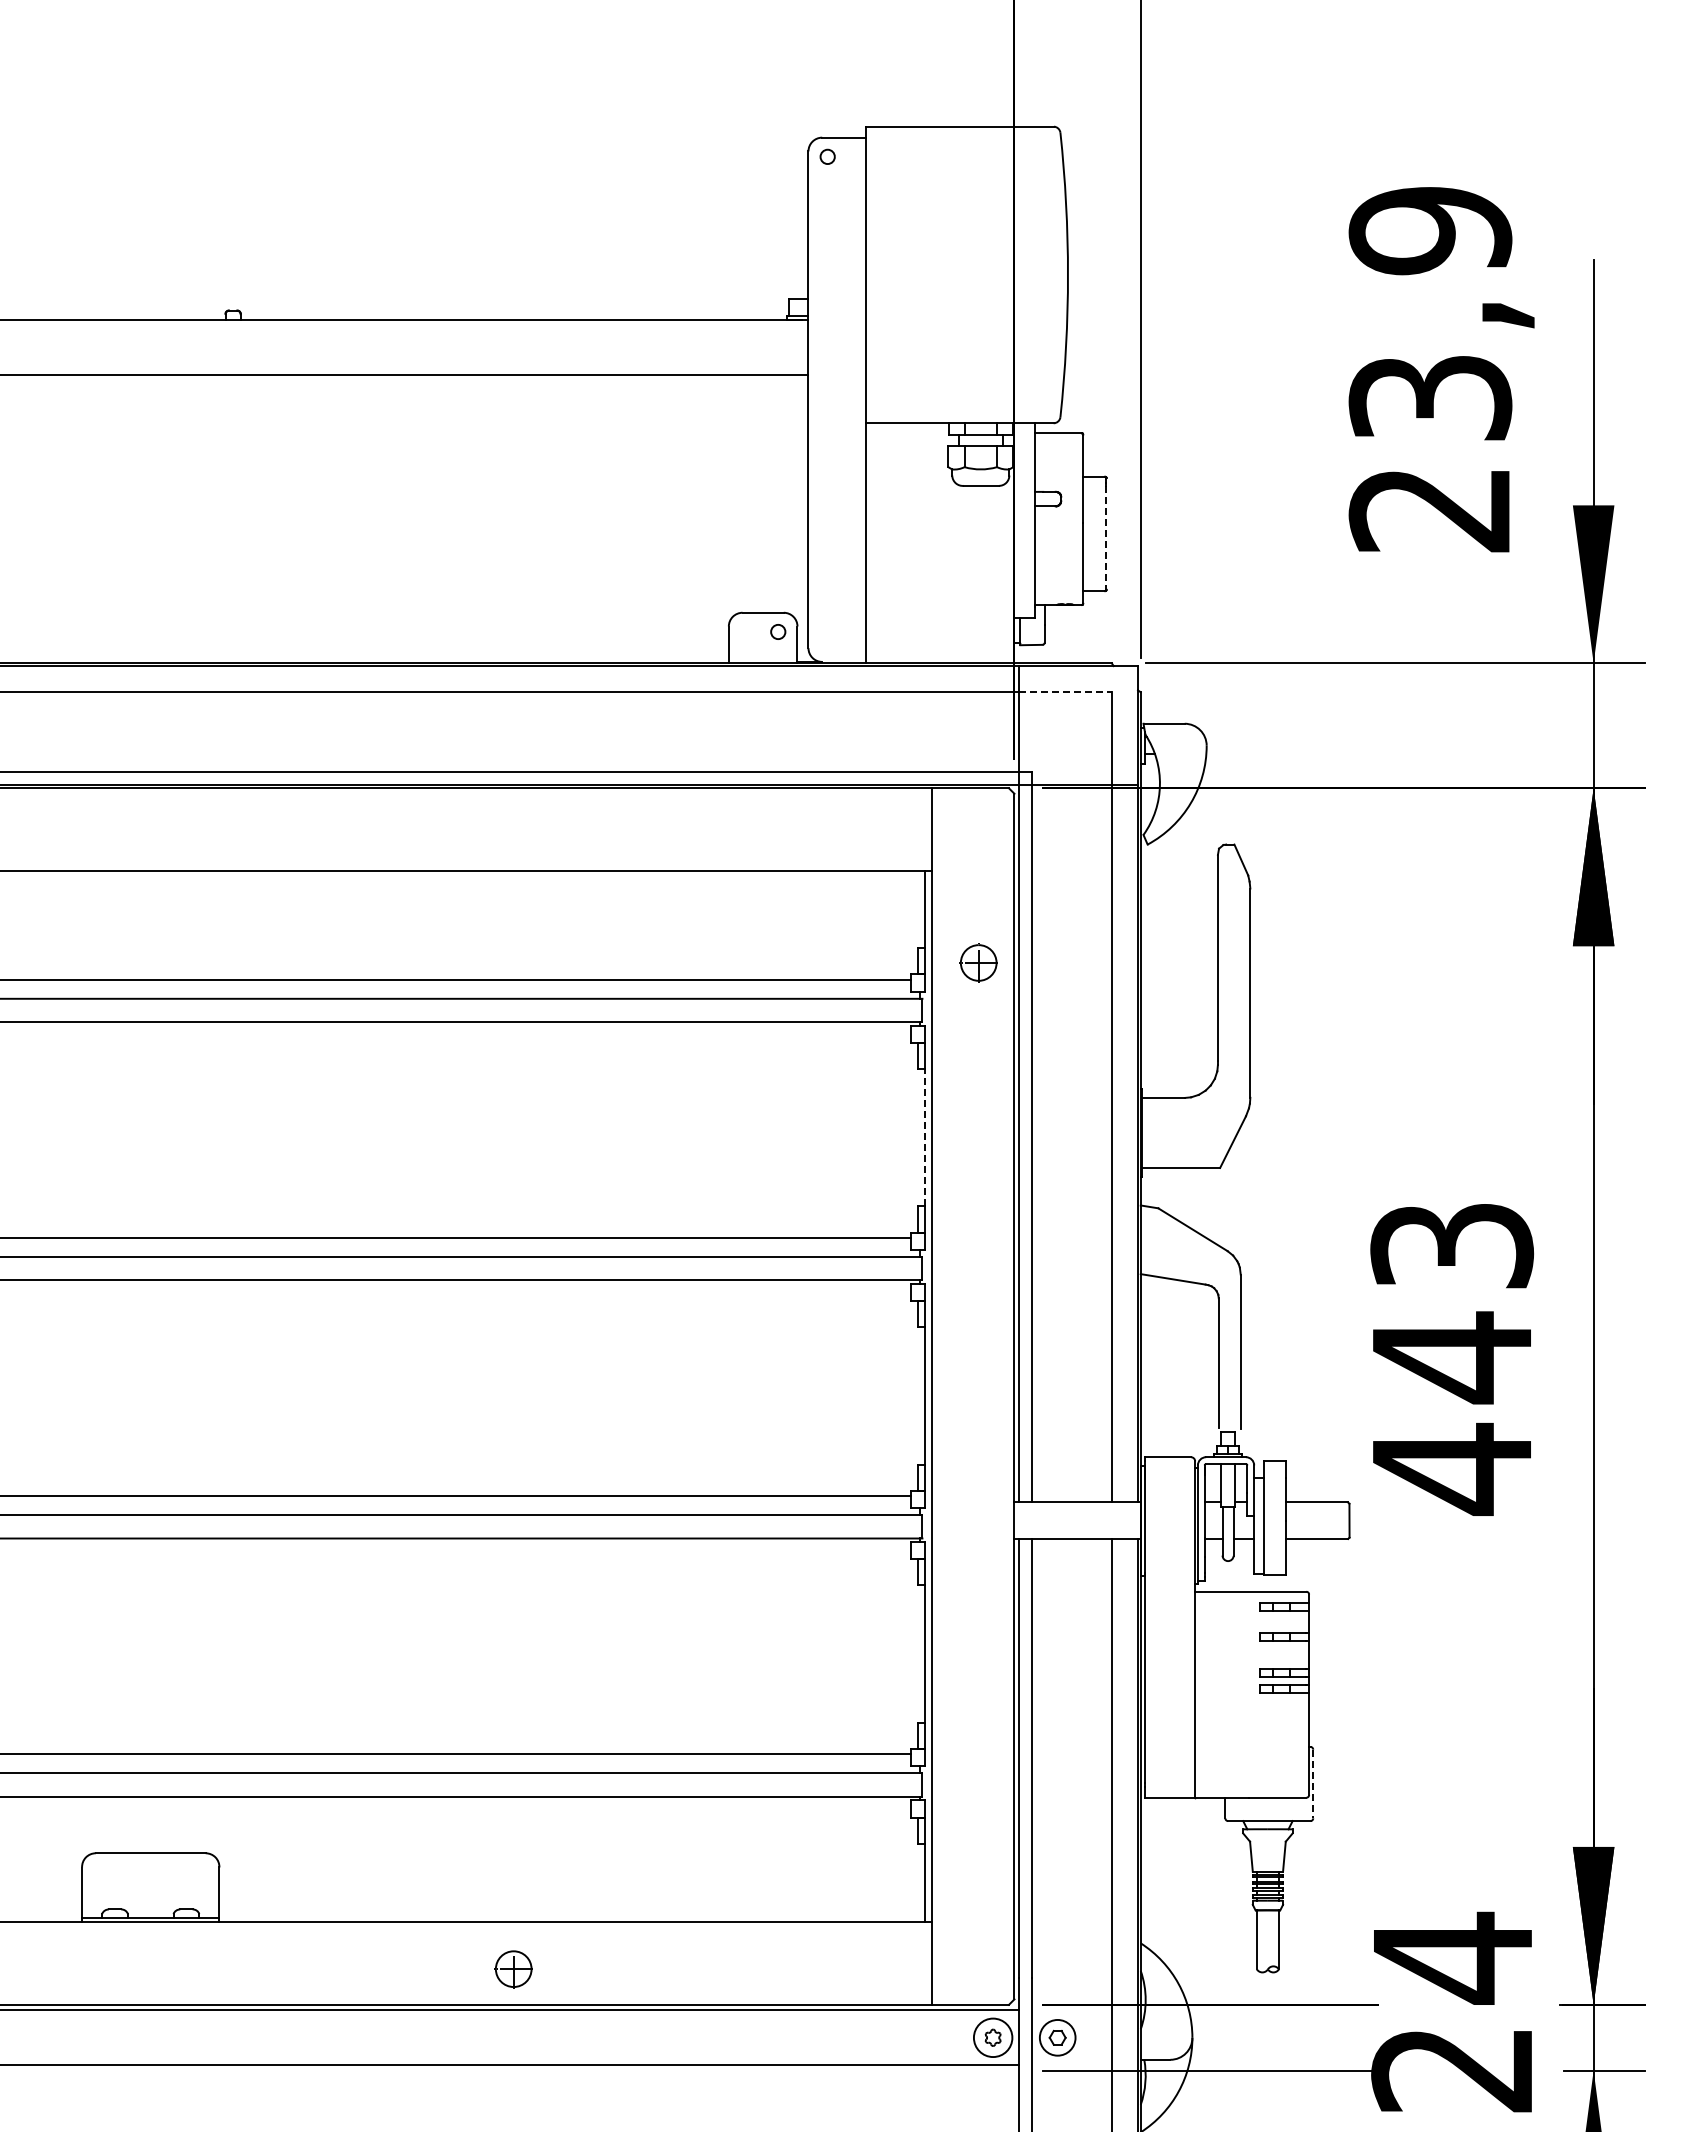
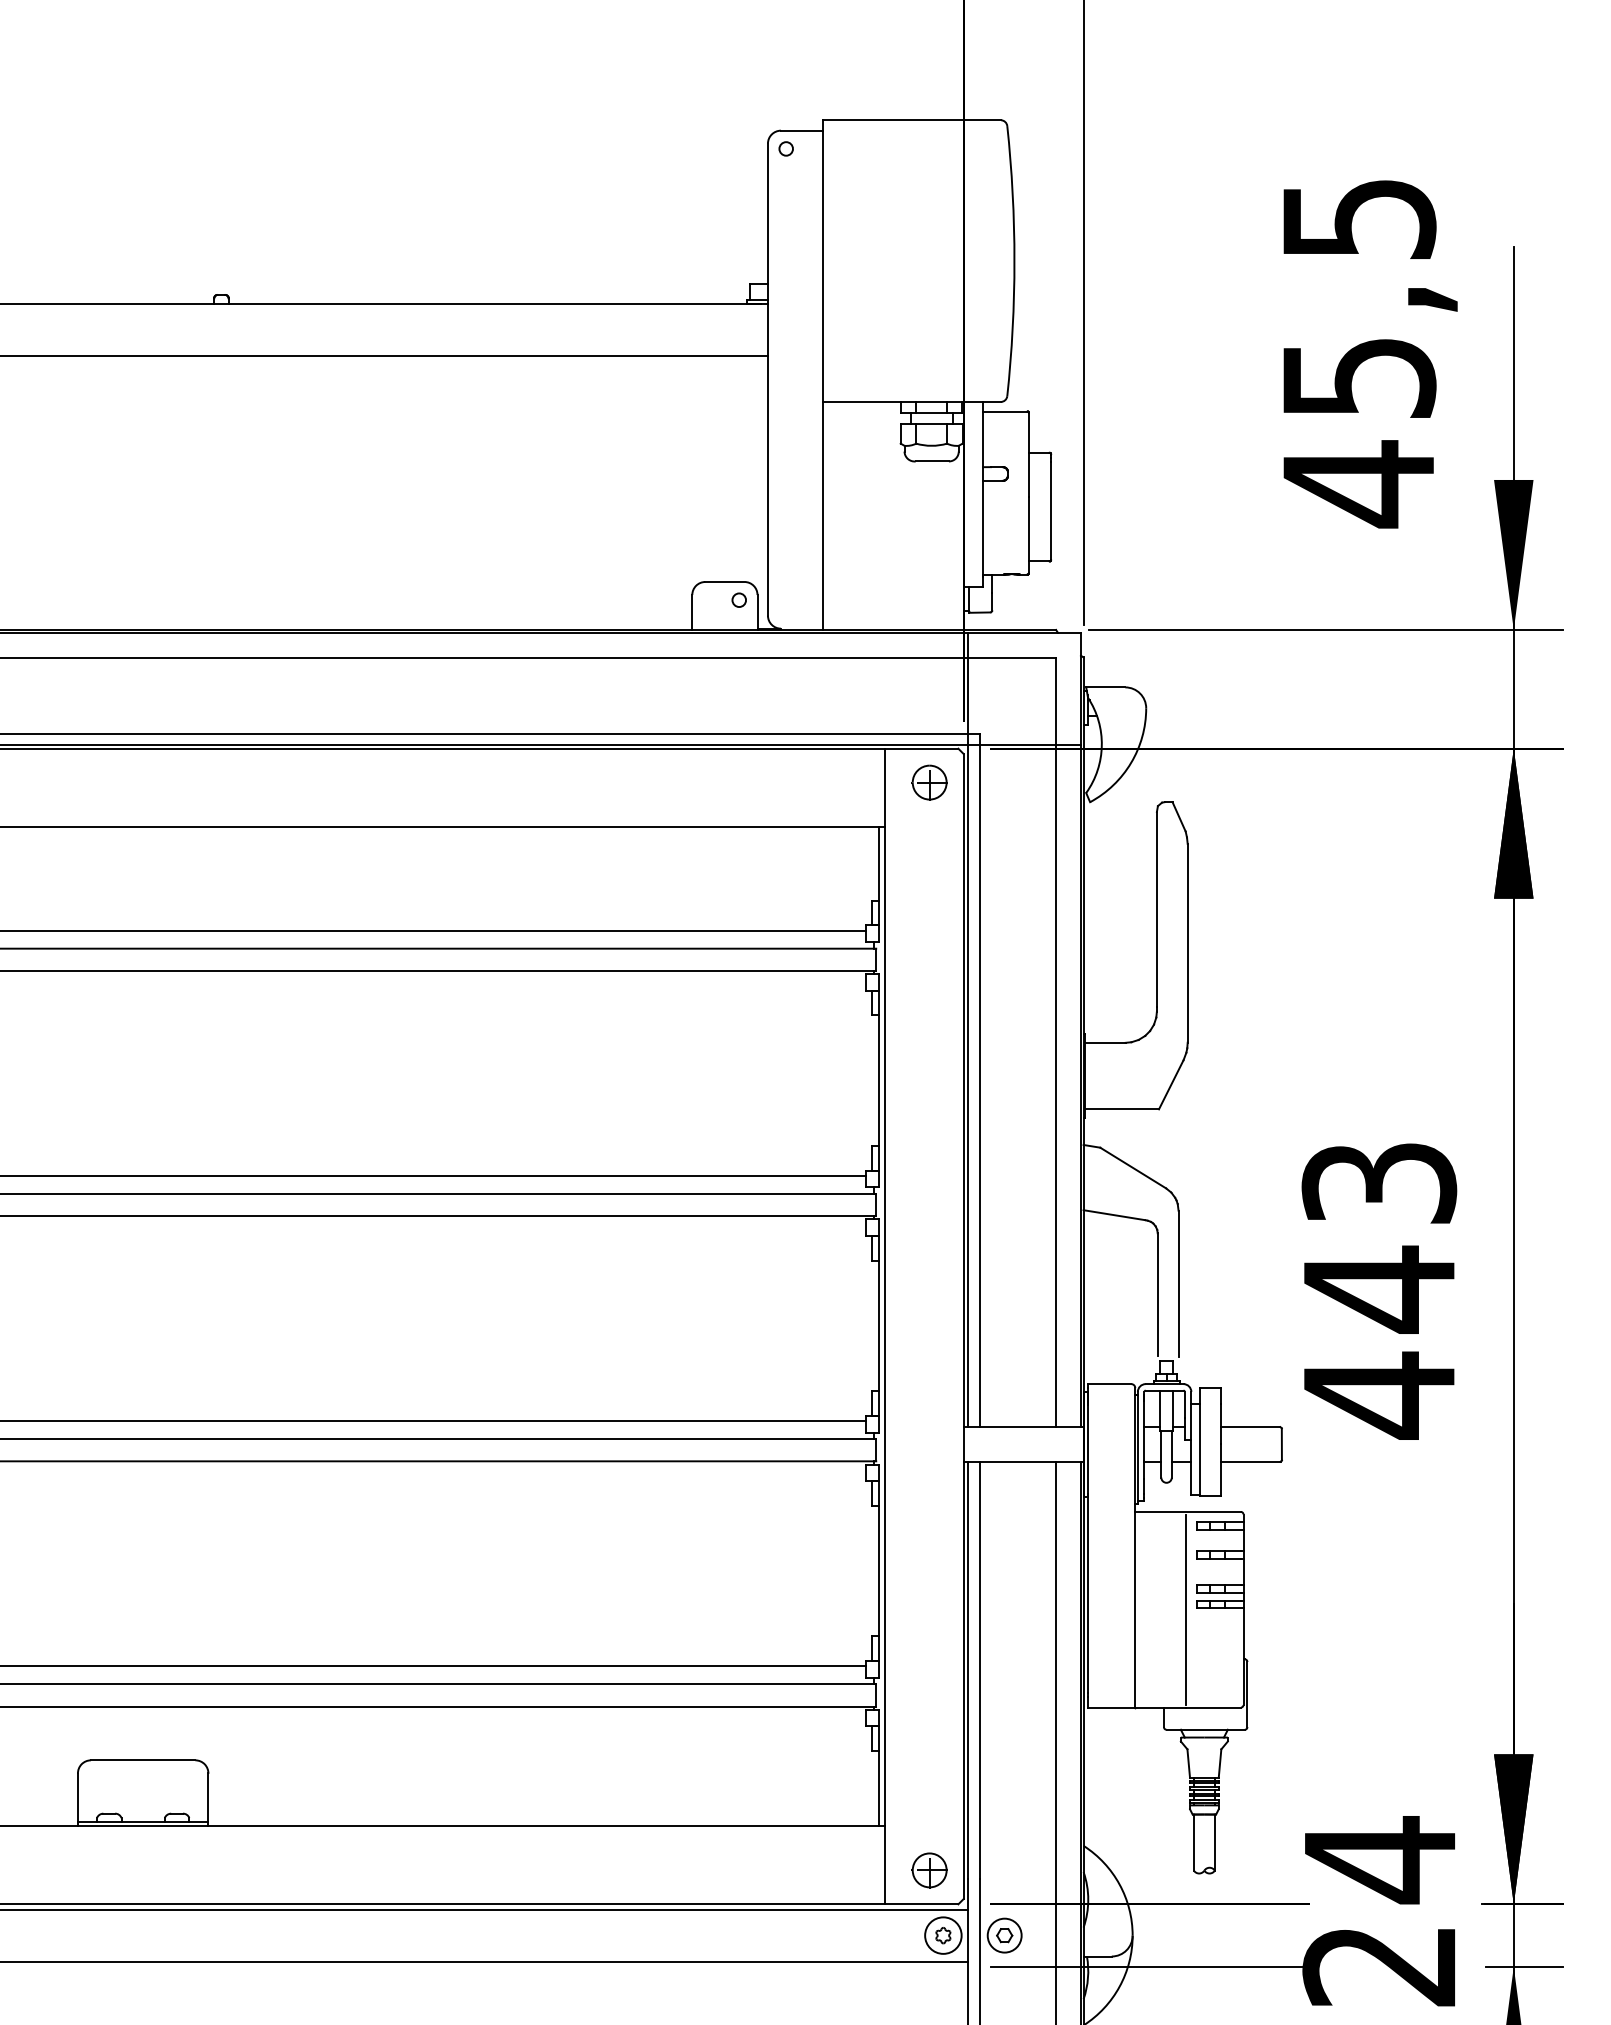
text: (1430, 371) -> (1358, 352), 23,9 -> 45,5
line: (1106, 538) -> (1051, 511), dashed -> solid
line: (1065, 692) -> (1012, 657), dashed -> solid
part: (978, 962) -> (929, 782), moved
line: (925, 1137) -> (879, 1080), dashed -> solid
line: (1248, 1694) -> (1185, 1609), added
line: (1313, 1784) -> (1247, 1695), dashed -> solid
part: (513, 1969) -> (929, 1870), moved

